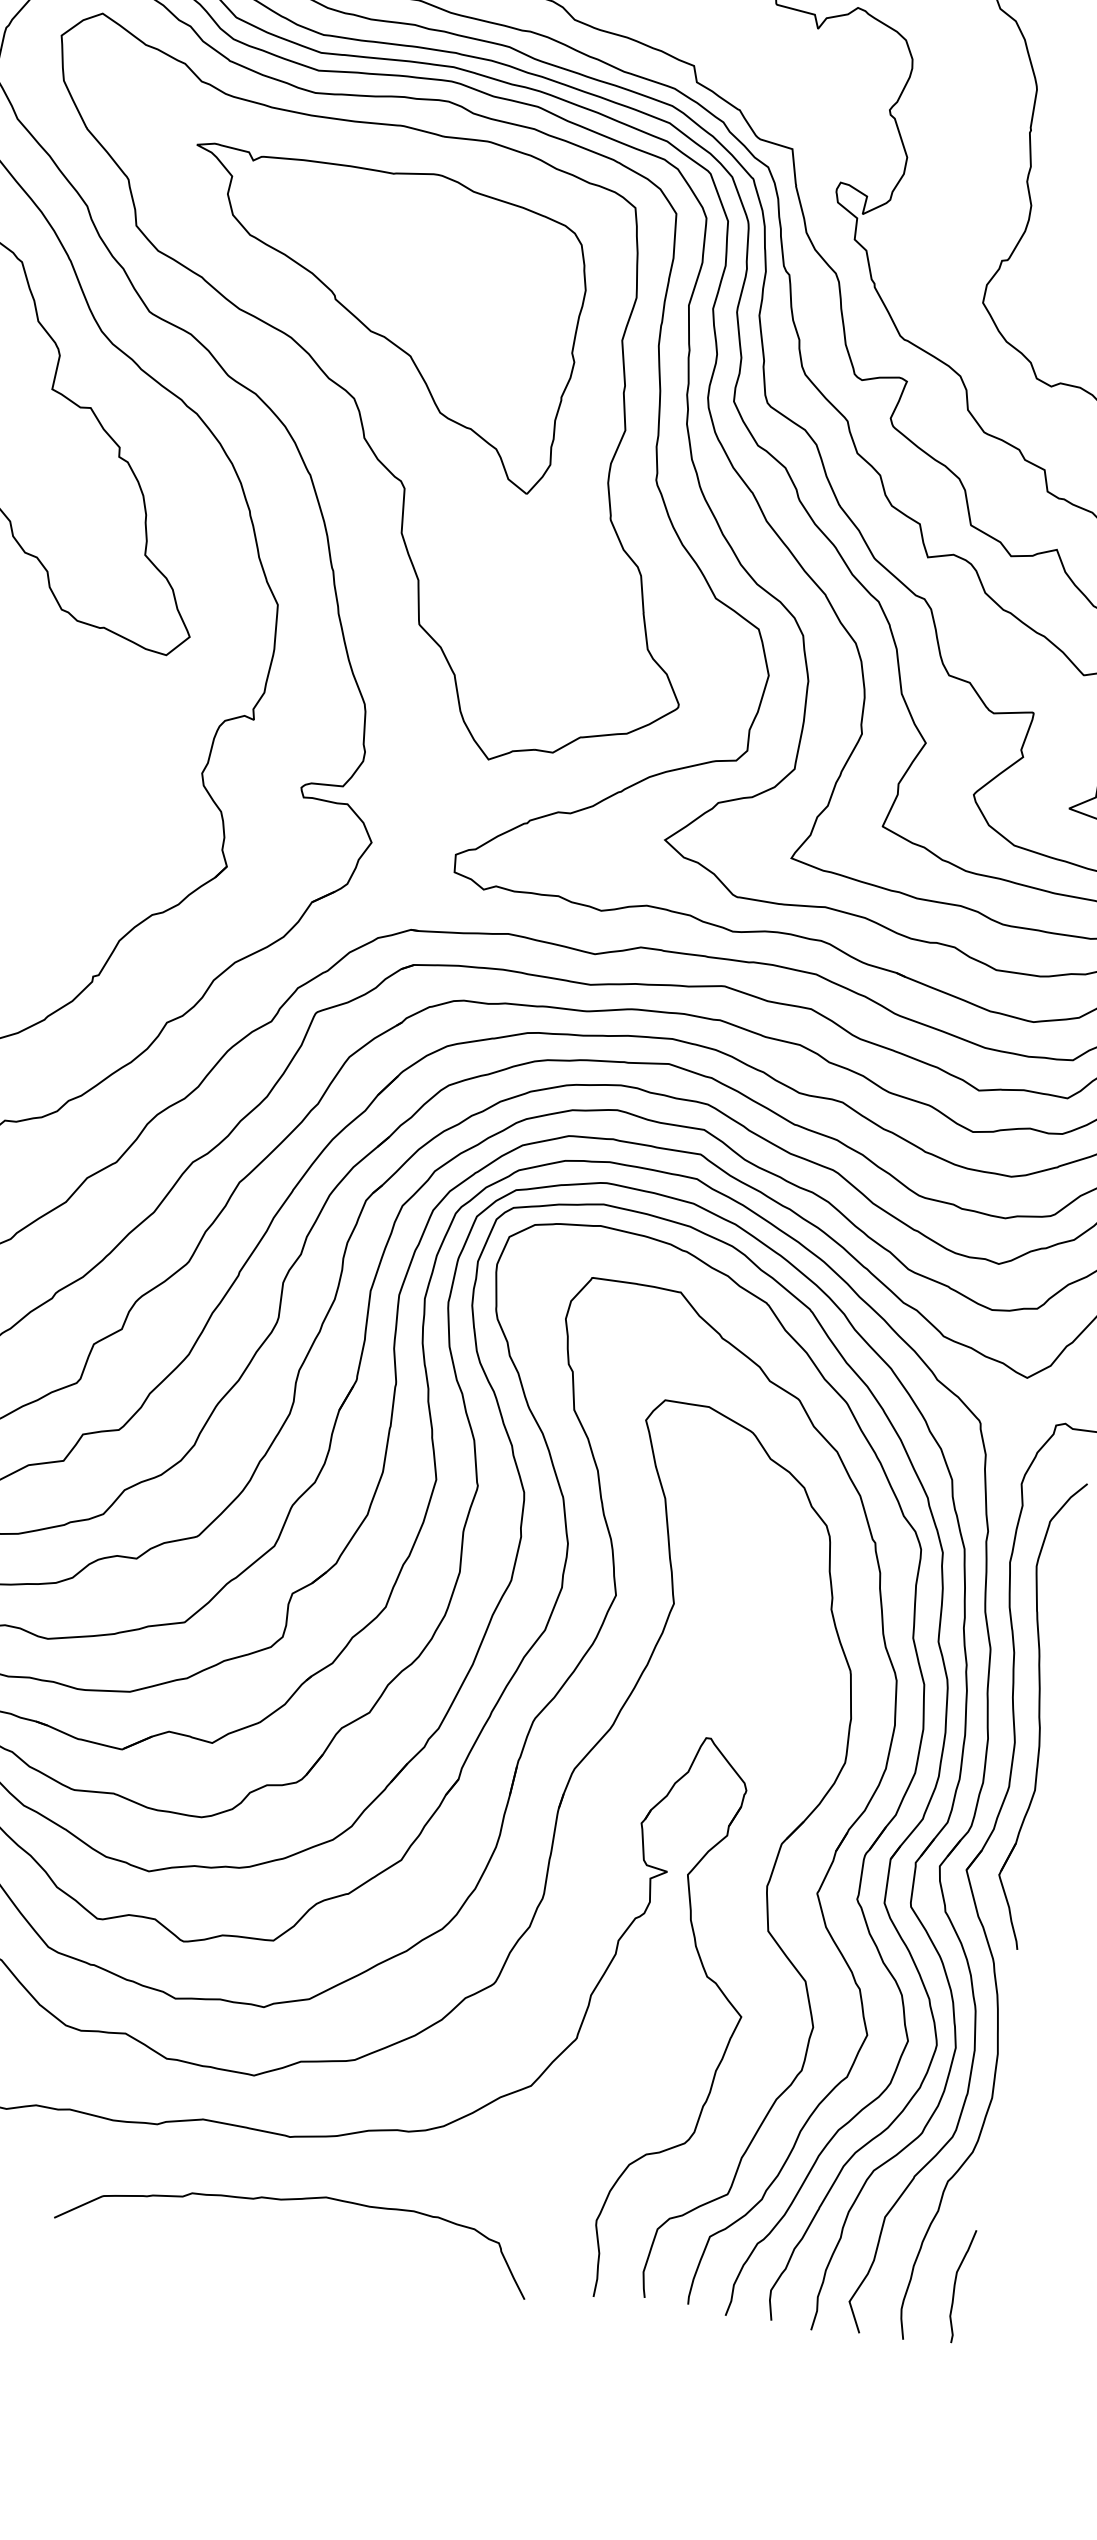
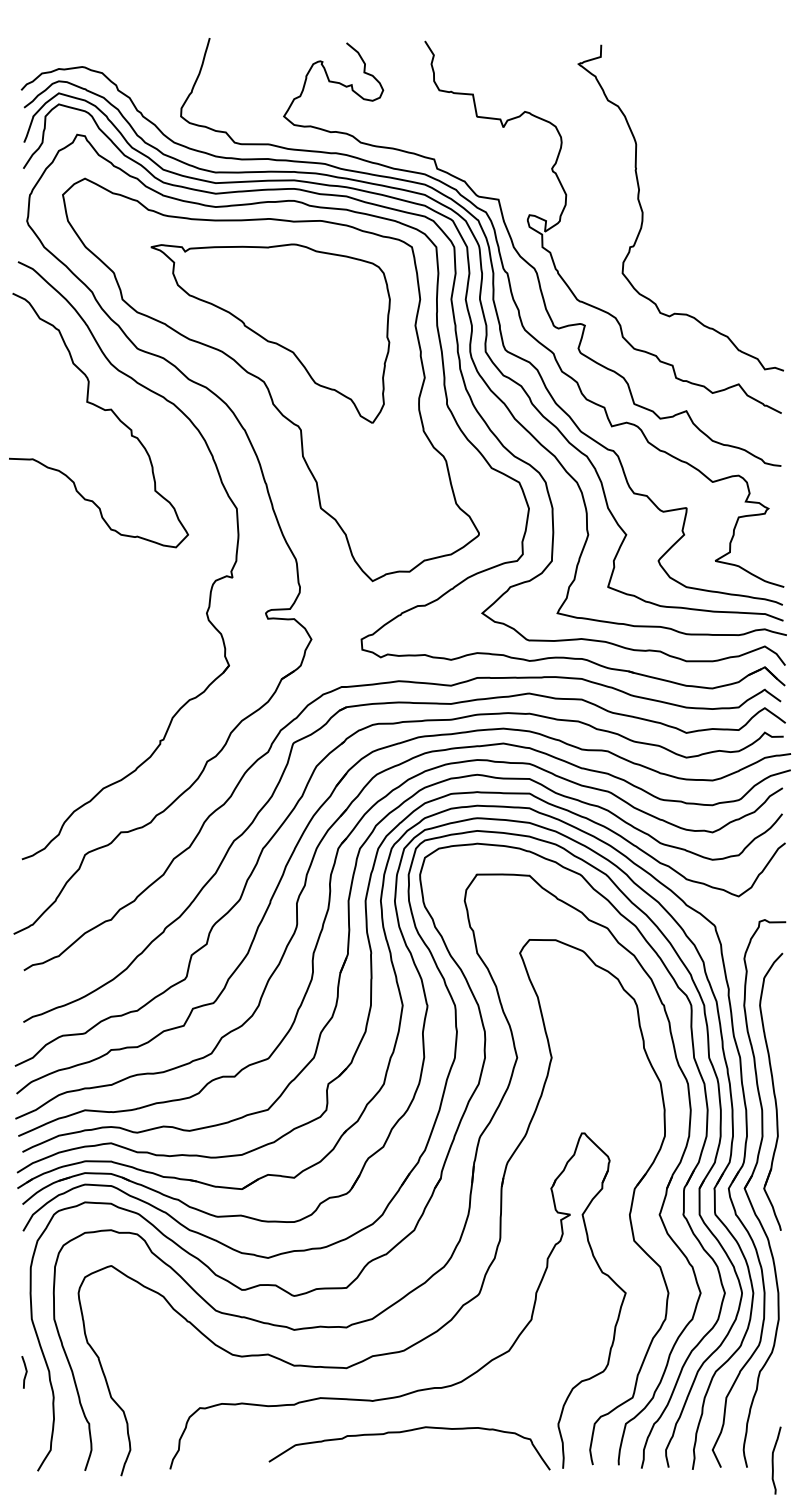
curve: (290, 2201) -> (405, 1432), moved
curve: (956, 2285) -> (773, 1460), moved

